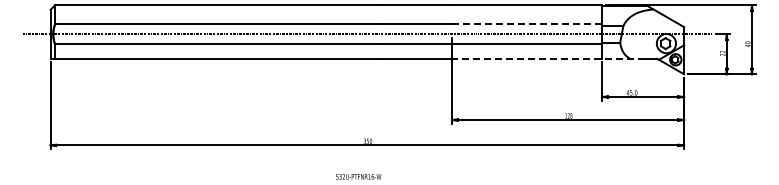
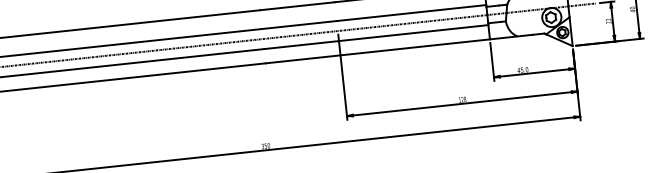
line: (527, 24) -> (411, 13), dashed -> solid
line: (548, 58) -> (436, 44), dashed -> solid

